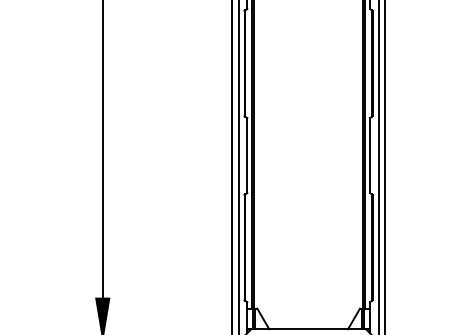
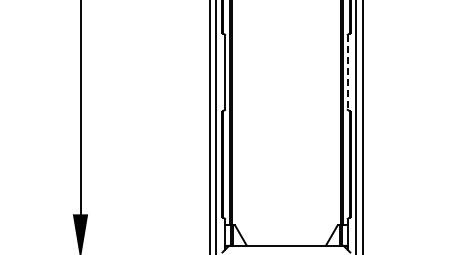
line: (370, 156) -> (348, 73), solid -> dashed

